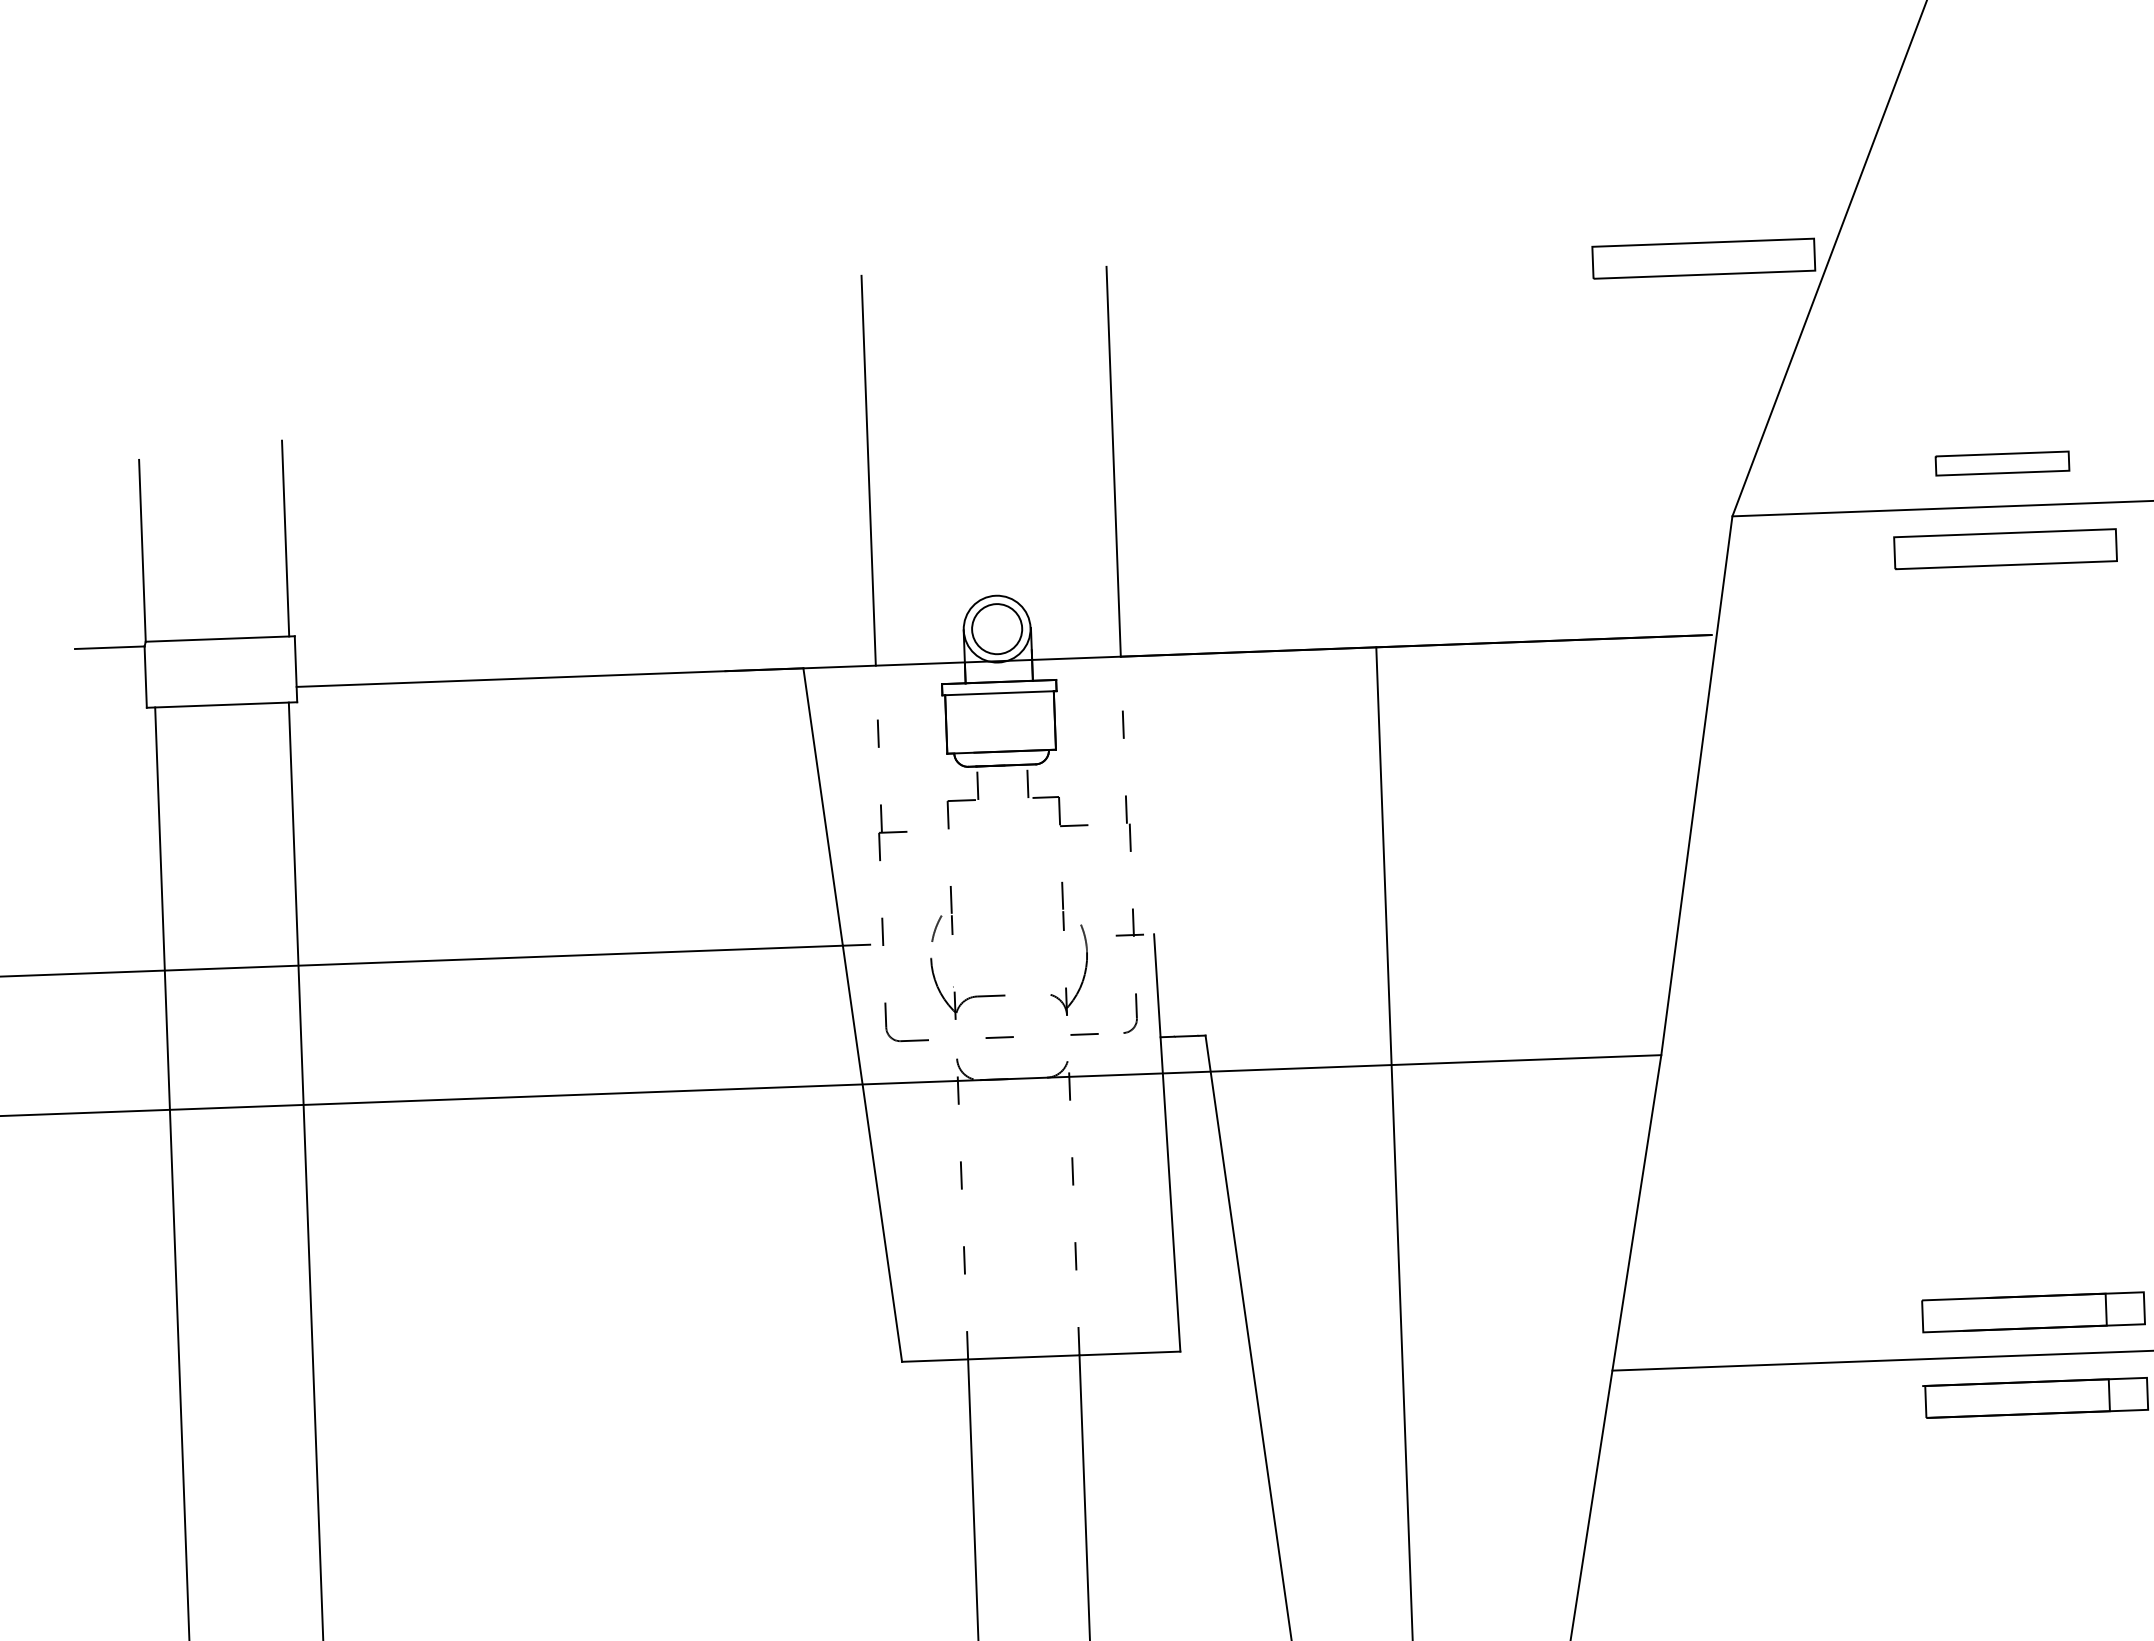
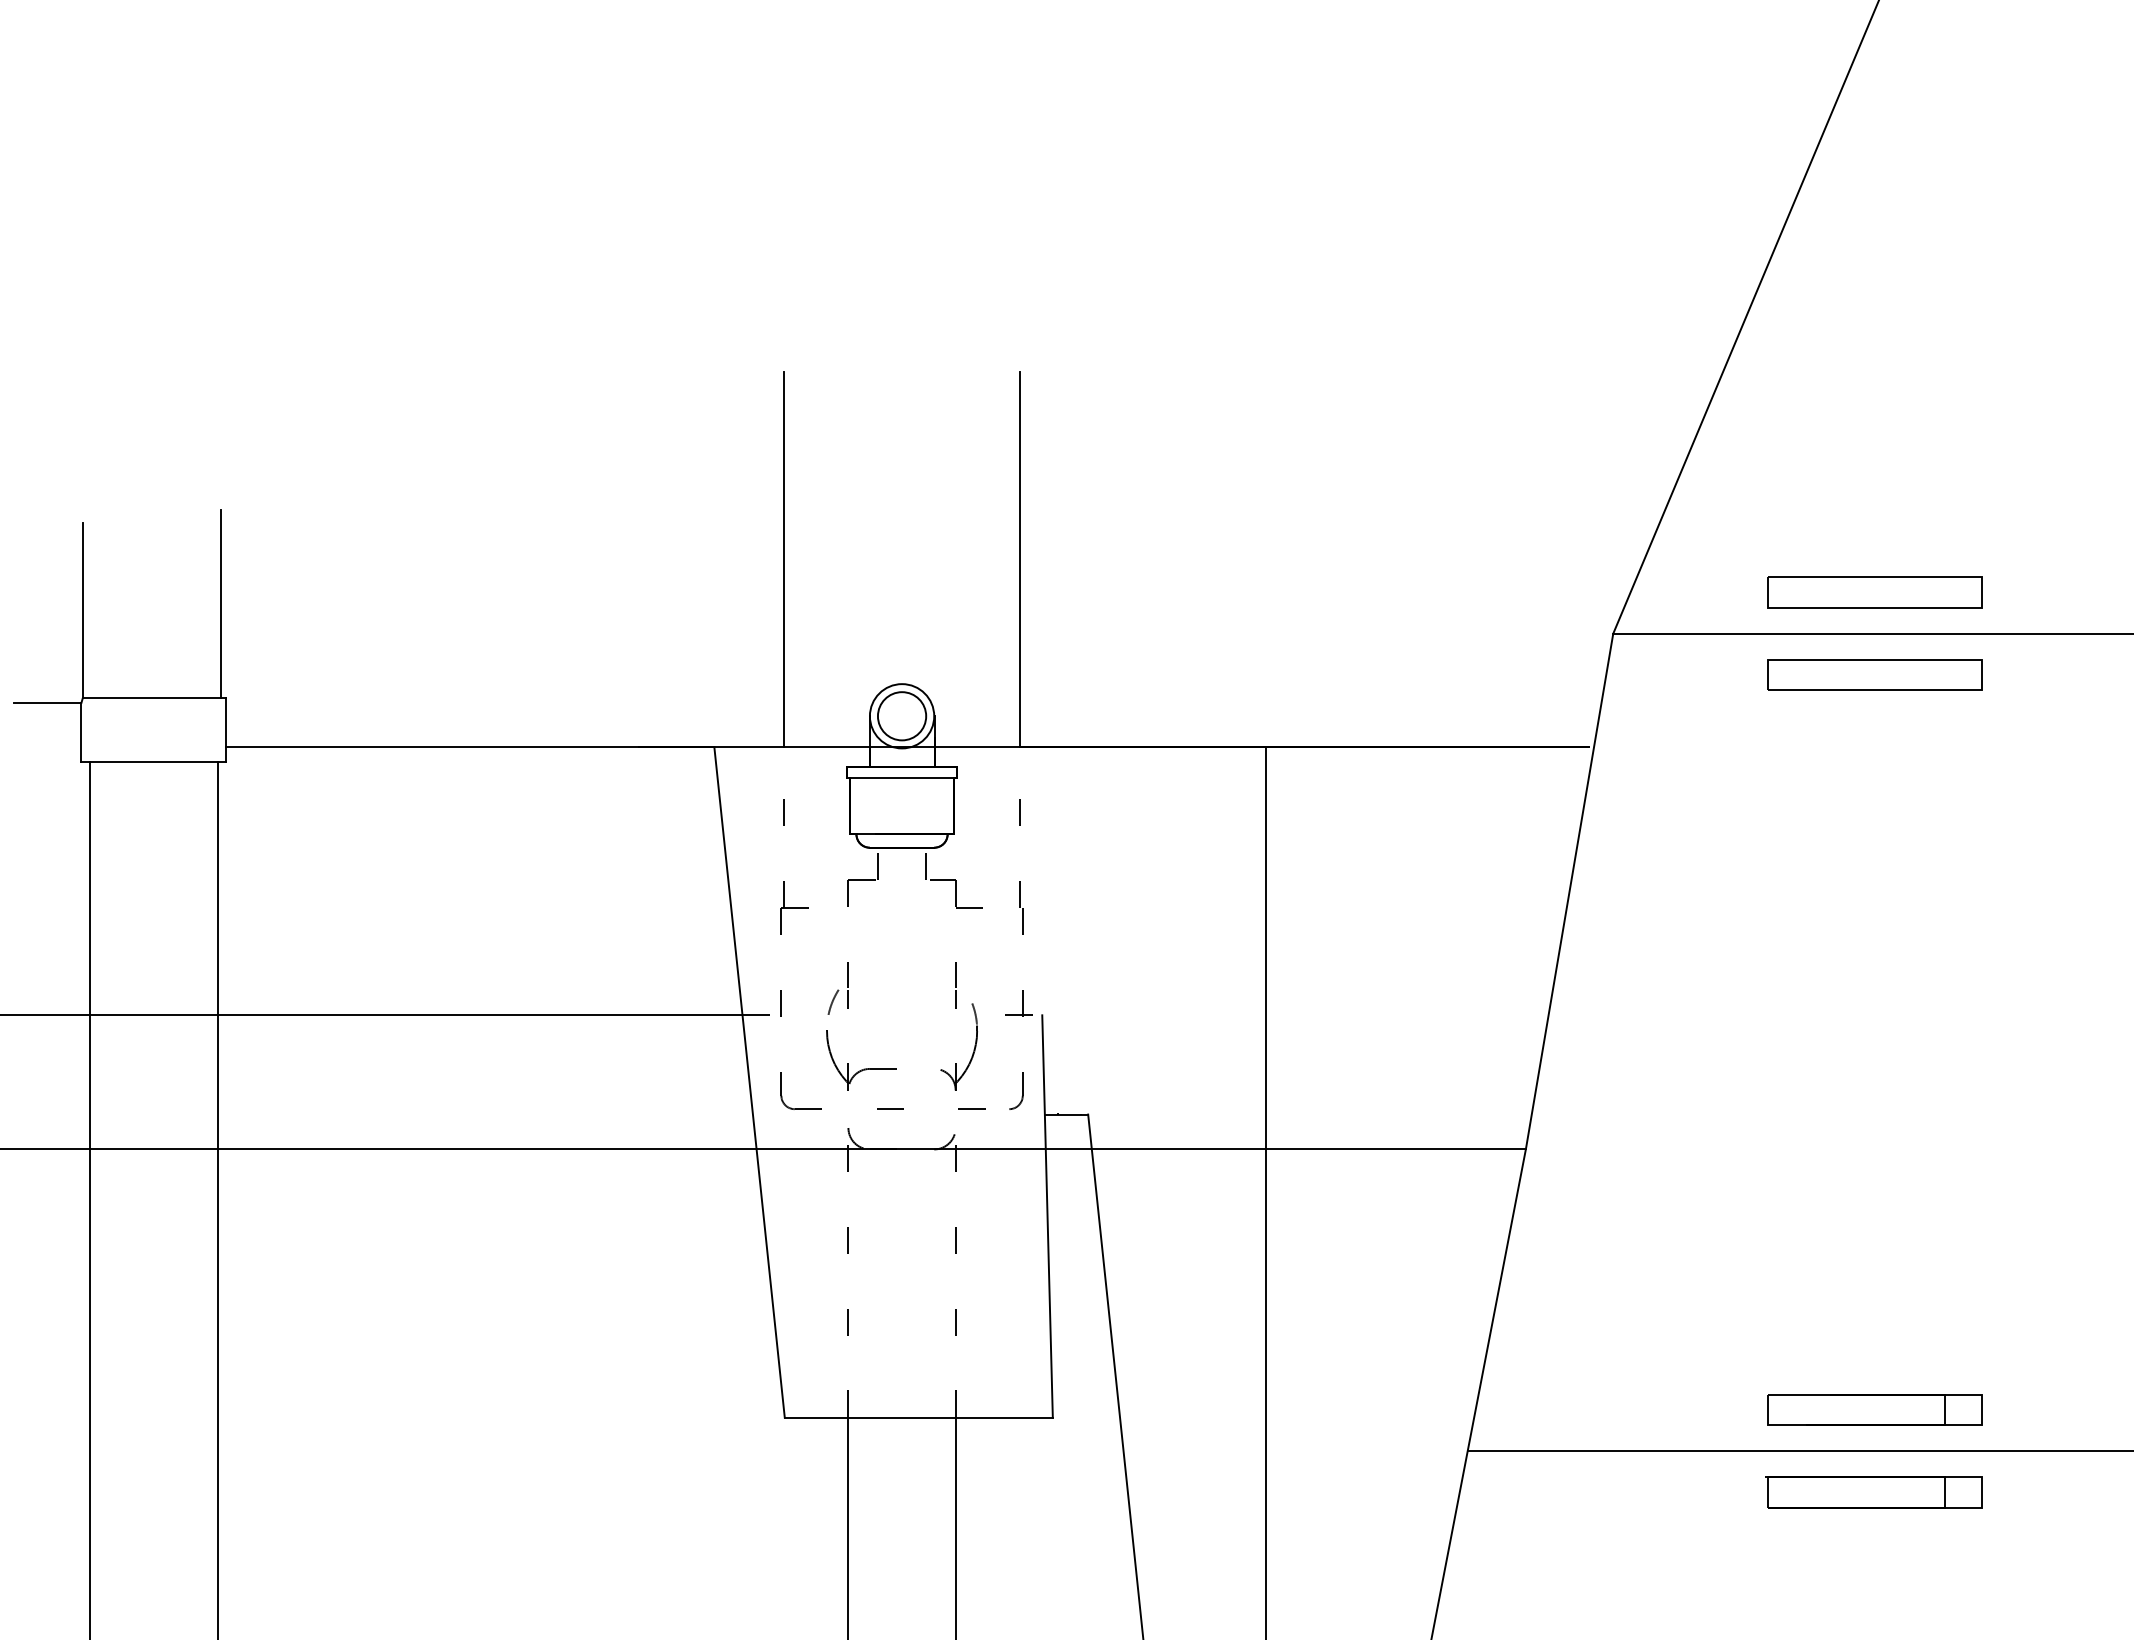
part: (1703, 258) -> (1594, 384), removed
part: (2002, 463) -> (1874, 592), size x1.67

